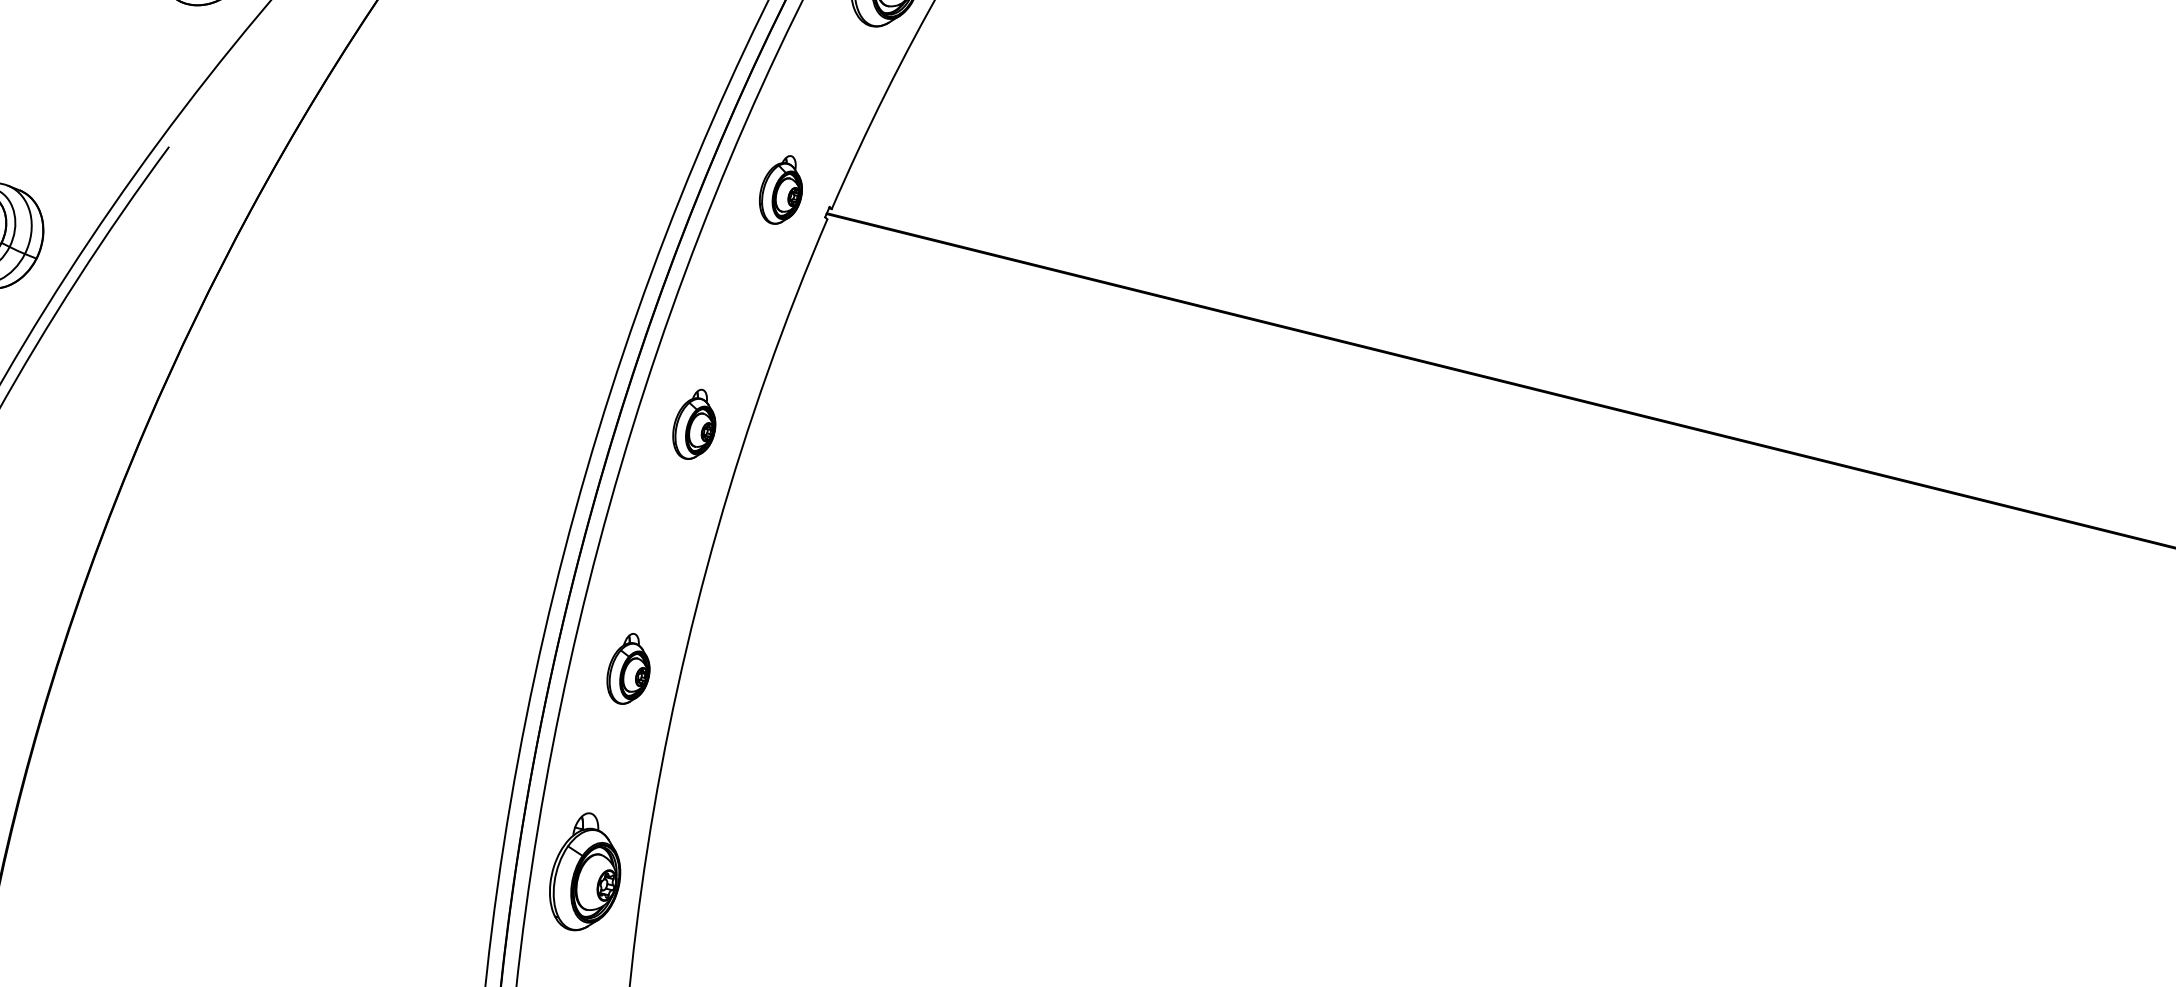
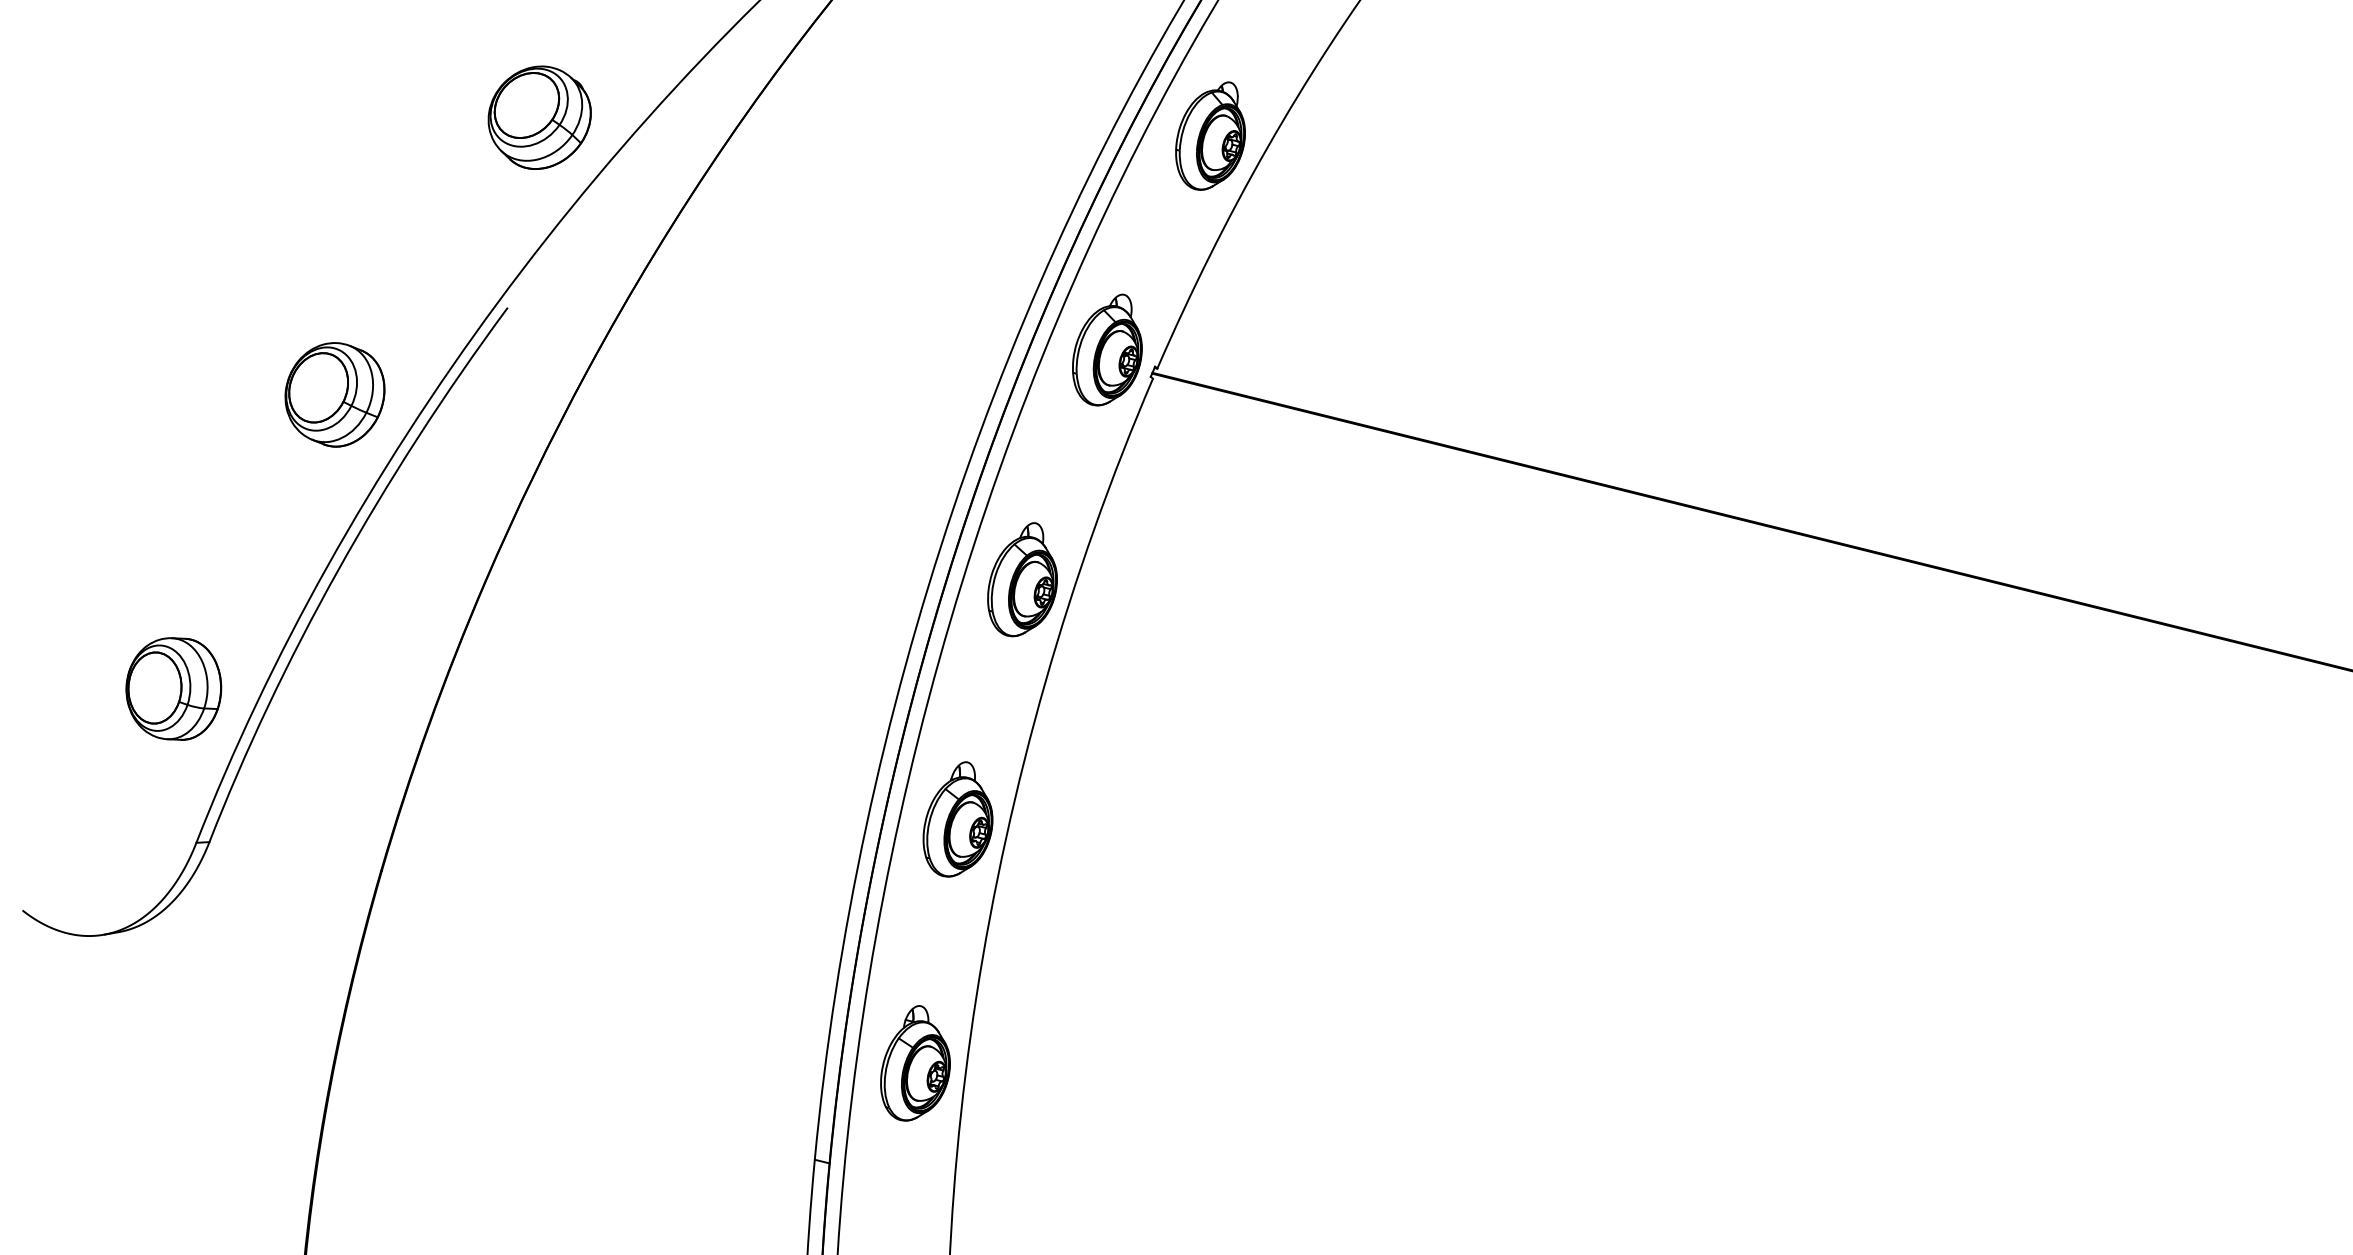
part: (781, 189) -> (1107, 349), size x1.67
part: (694, 424) -> (1022, 579), size x1.67
part: (627, 668) -> (957, 819), size x1.67
part: (585, 871) -> (915, 1063), moved

